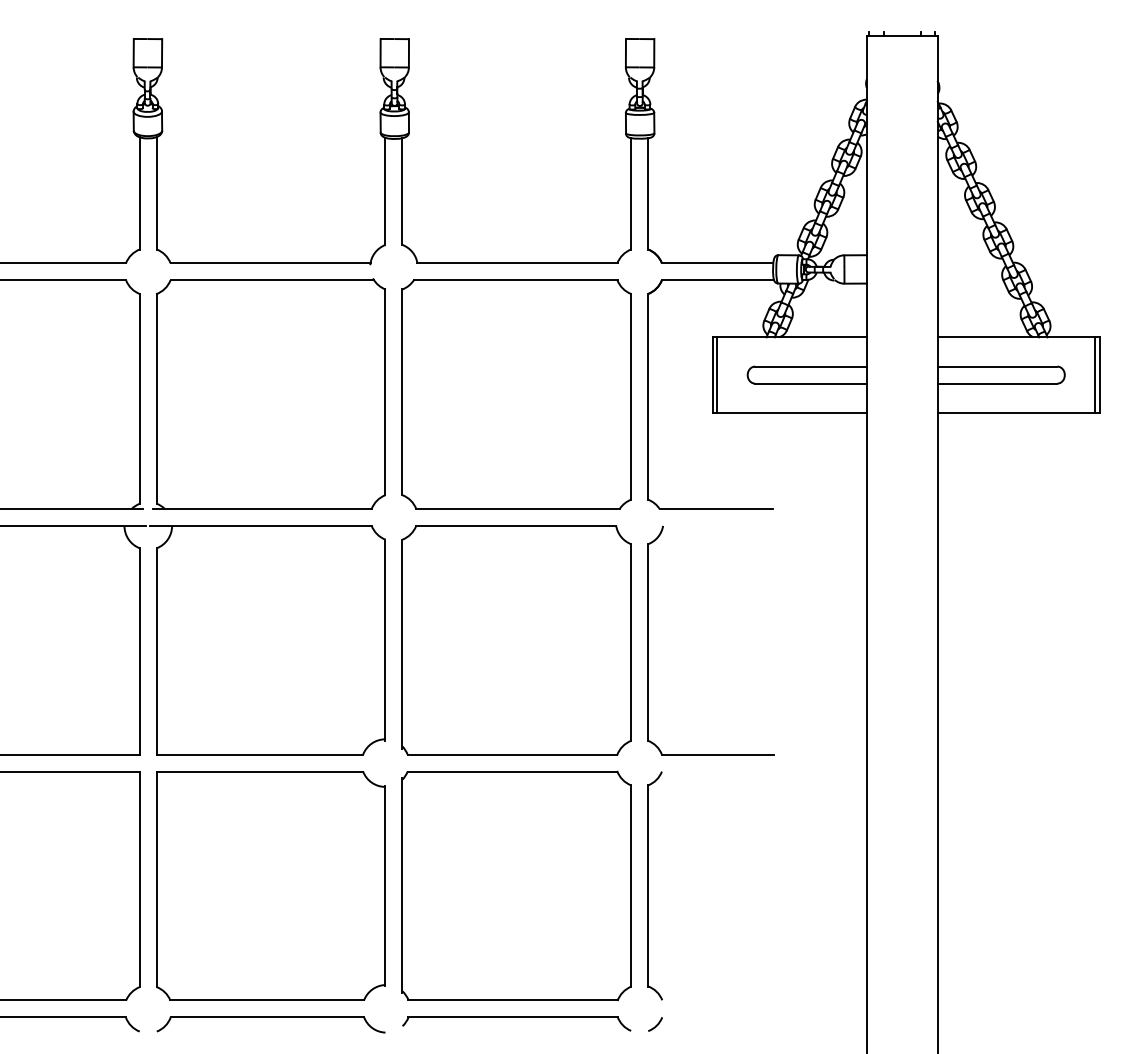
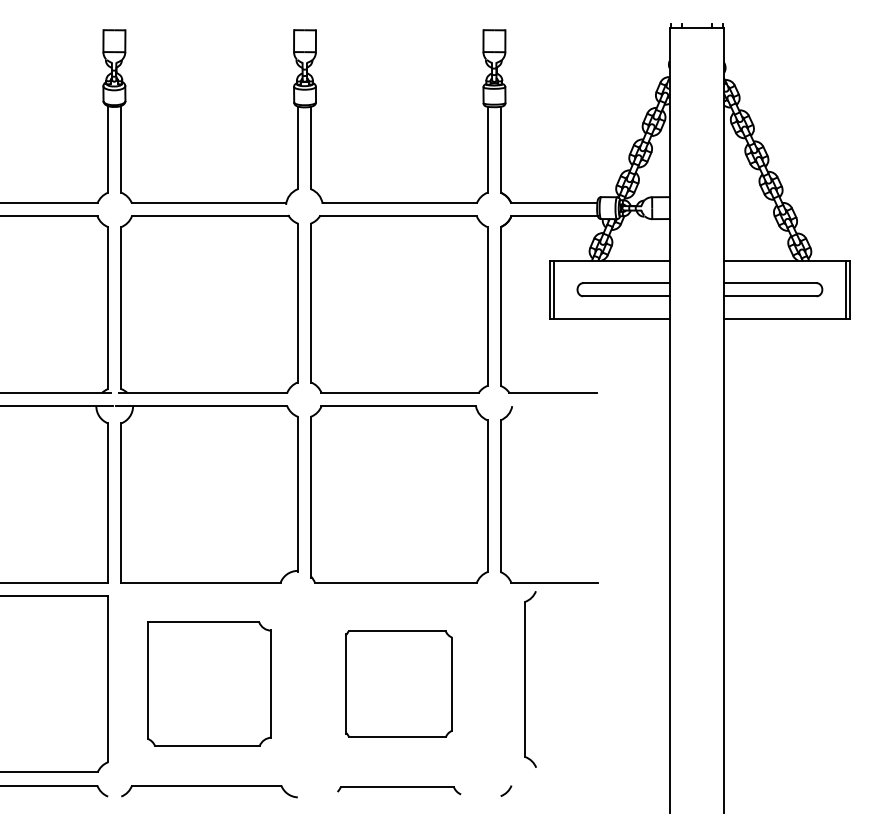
part: (270, 885) -> (209, 683), size x0.7
part: (516, 885) -> (399, 683), size x0.6
part: (654, 885) -> (530, 679), moved
part: (516, 1023) -> (399, 790), size x0.7

